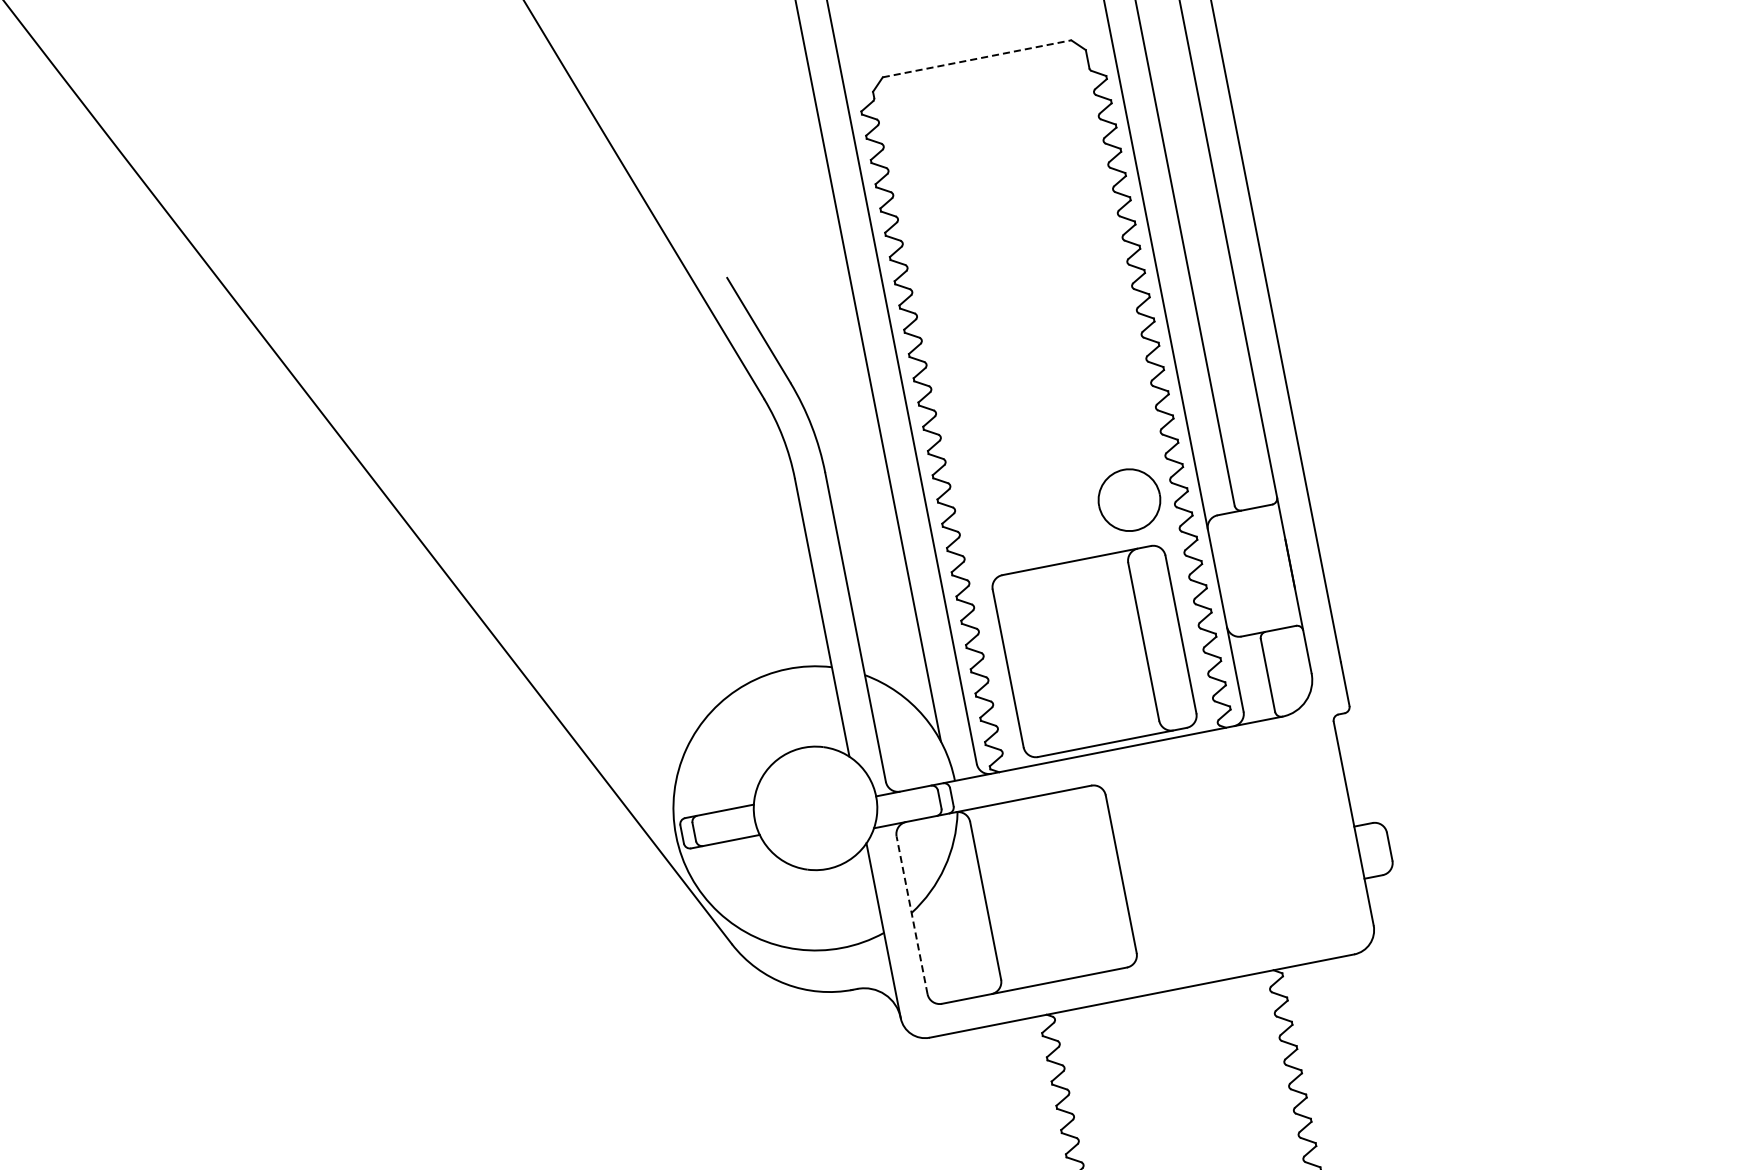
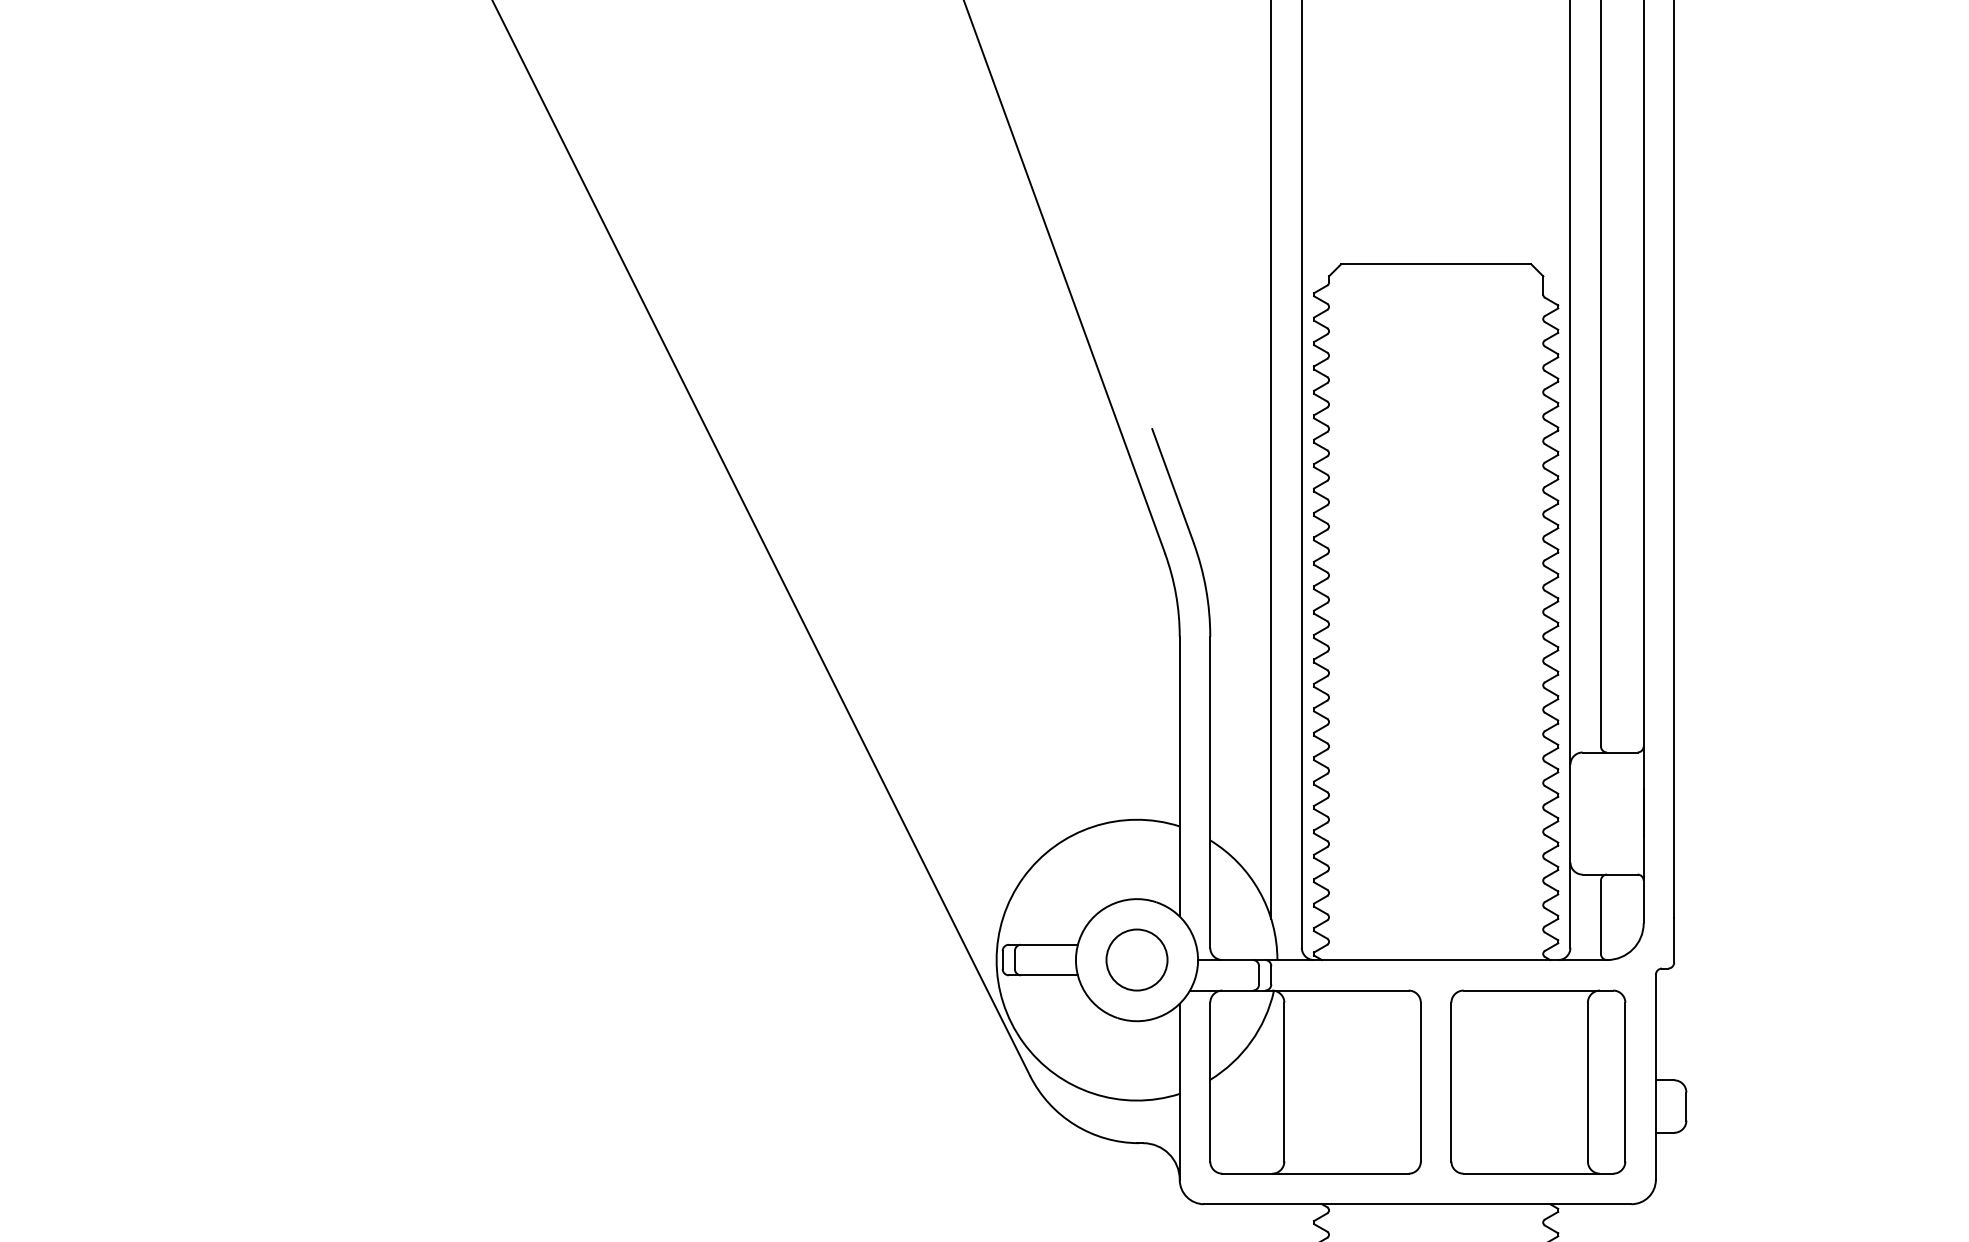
line: (977, 59) -> (1436, 264), dashed -> solid
part: (1128, 499) -> (1136, 959), moved
part: (1094, 650) -> (1538, 1081), moved
line: (912, 914) -> (1210, 1081), dashed -> solid

